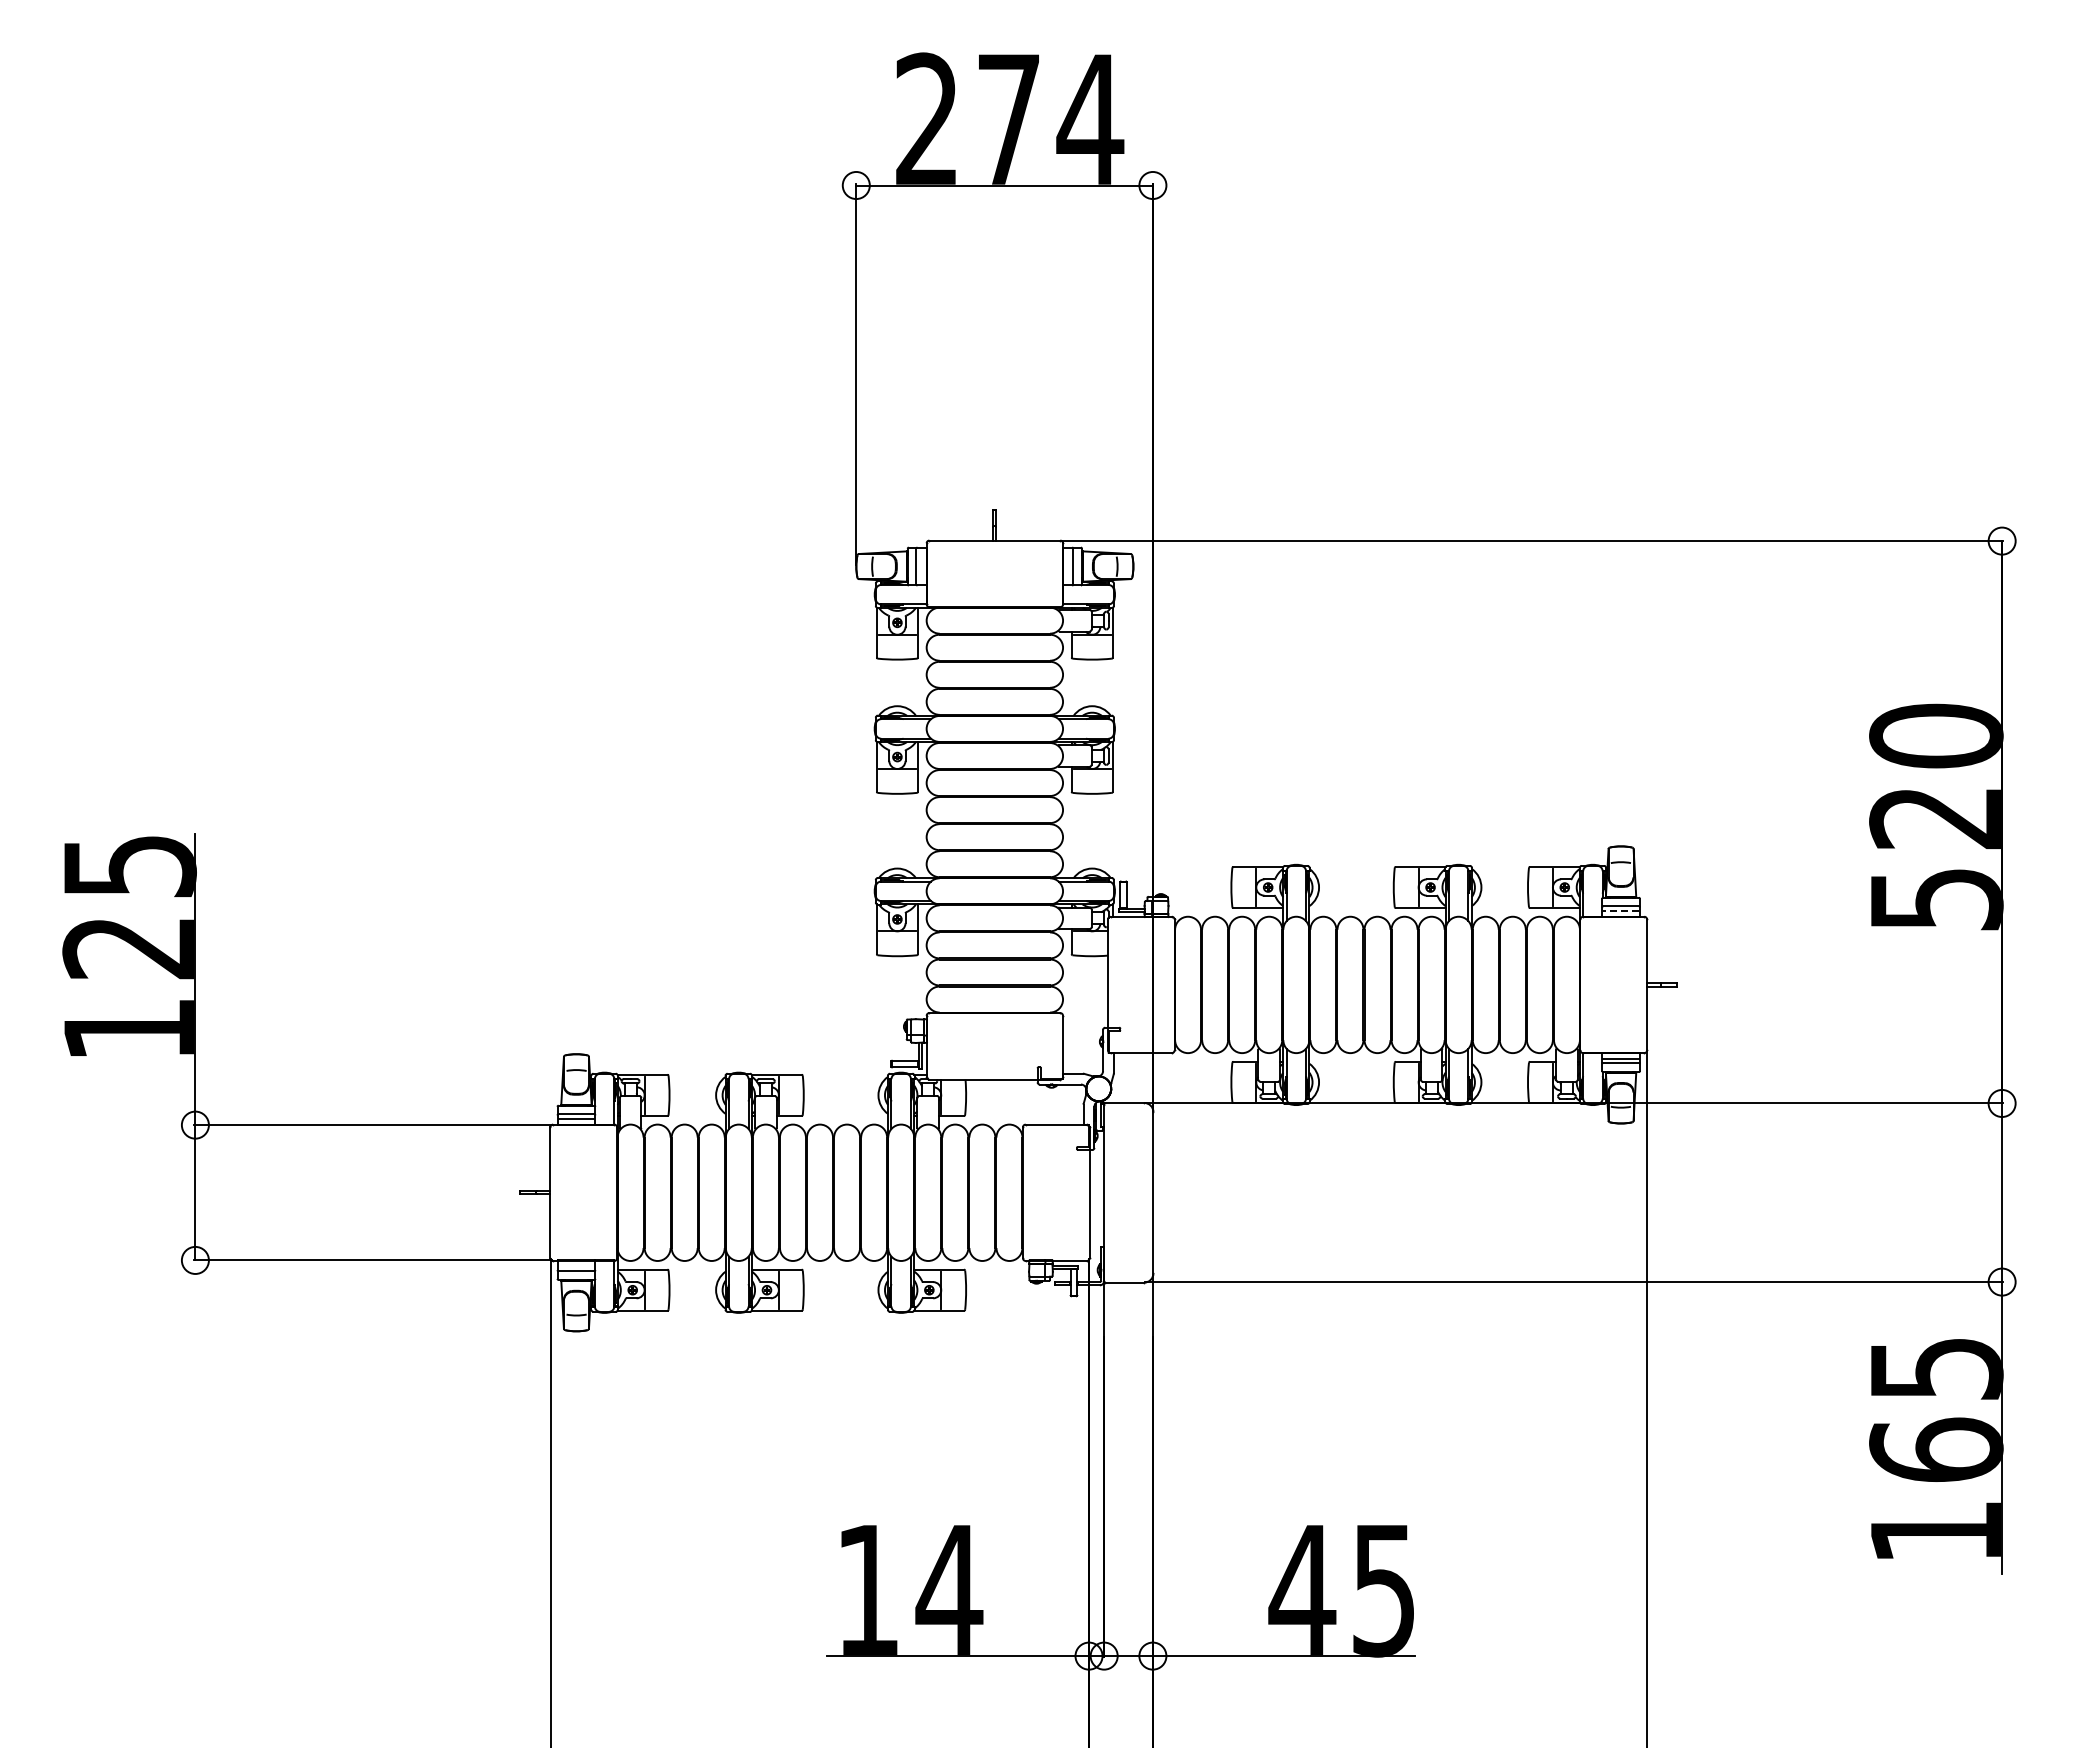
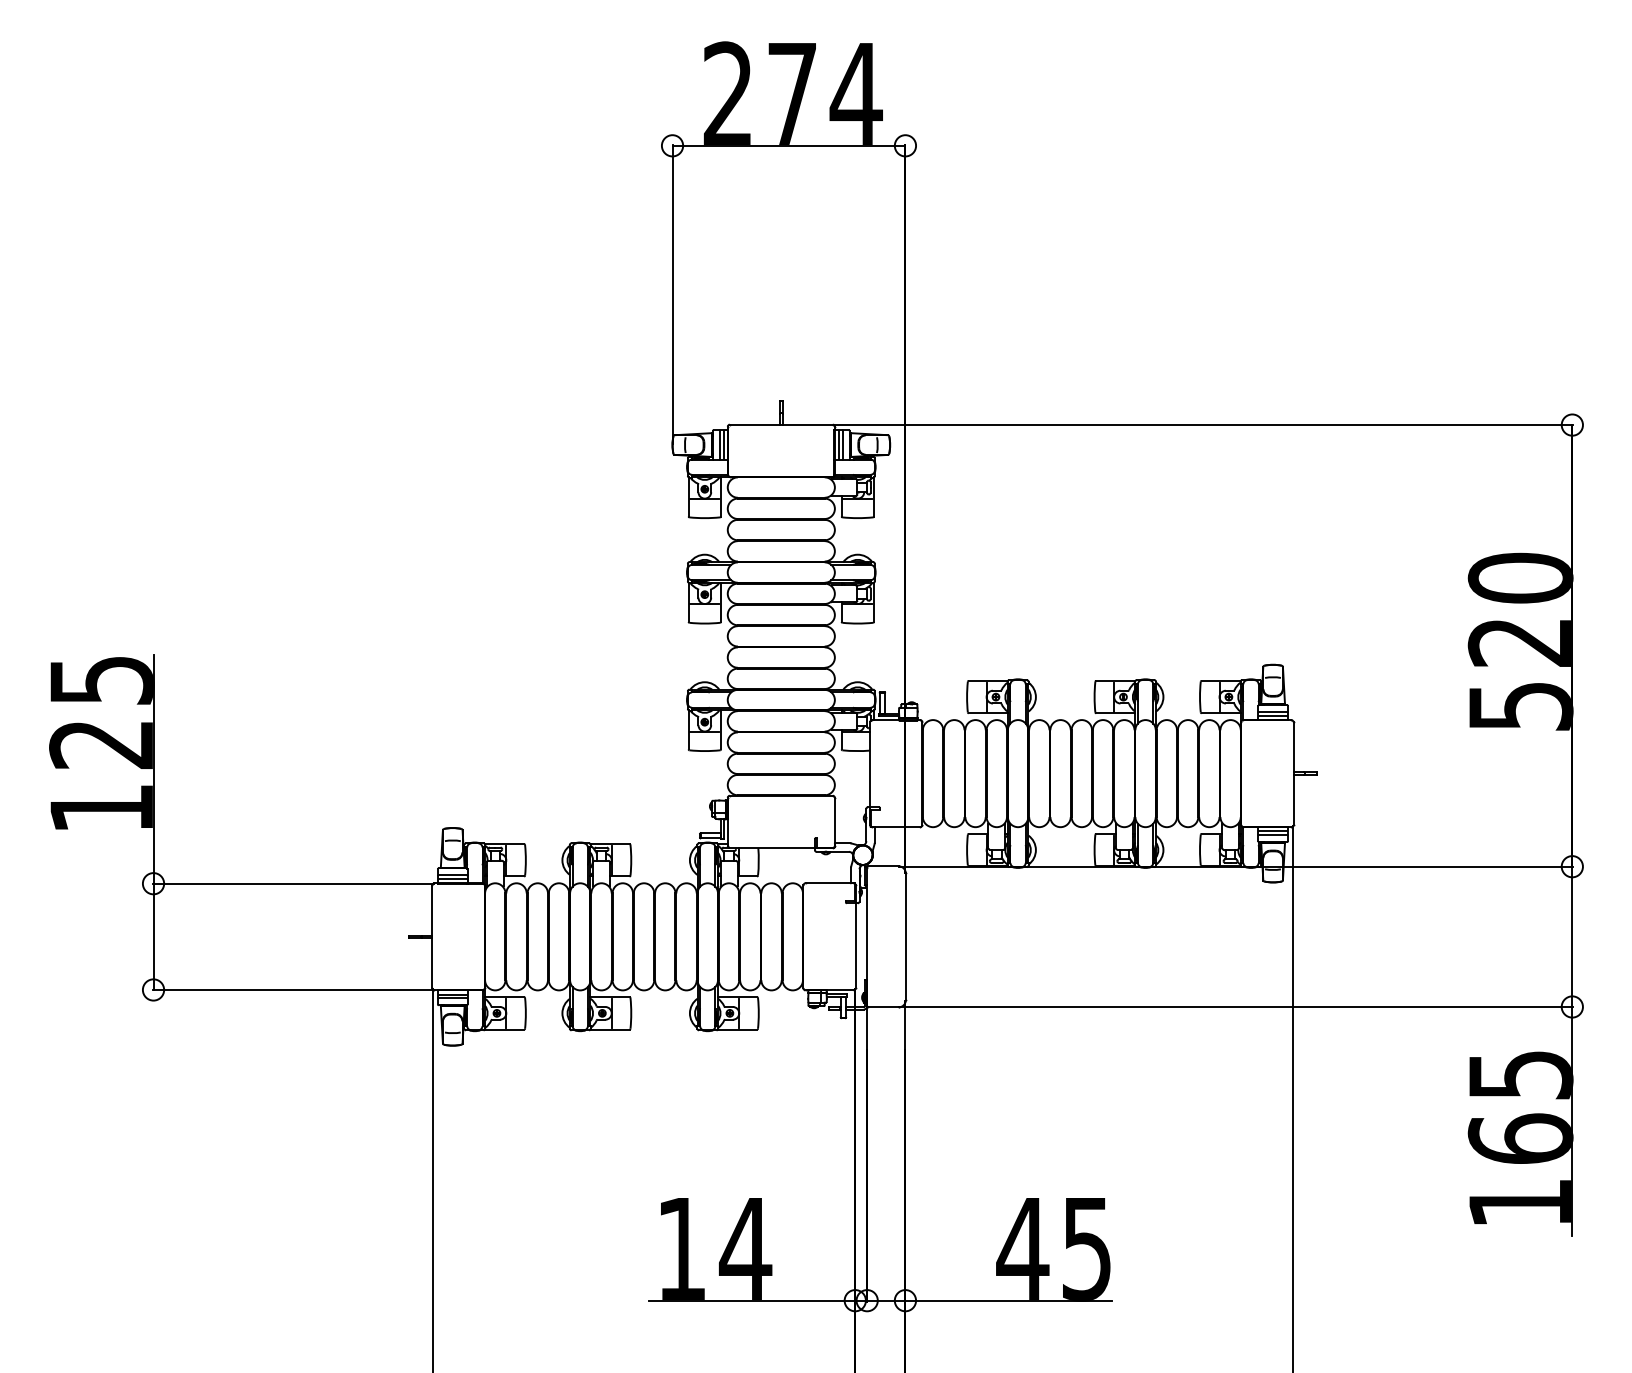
line: (921, 566) -> (723, 445), added
line: (1068, 566) -> (839, 445), added
line: (1621, 911) -> (1273, 715), dashed -> solid
line: (576, 1266) -> (452, 994), added

